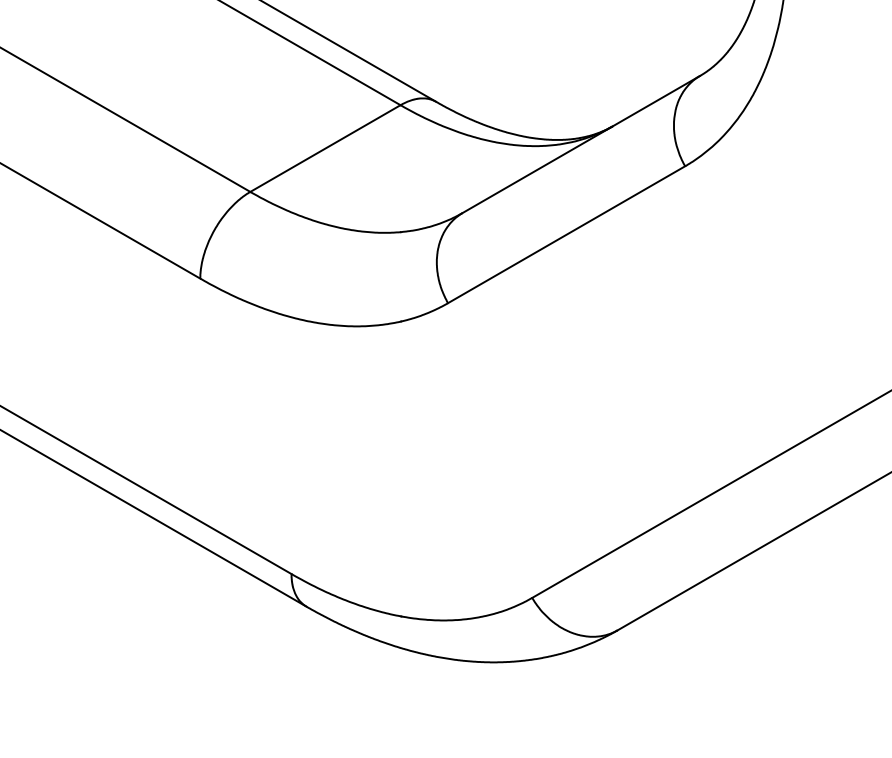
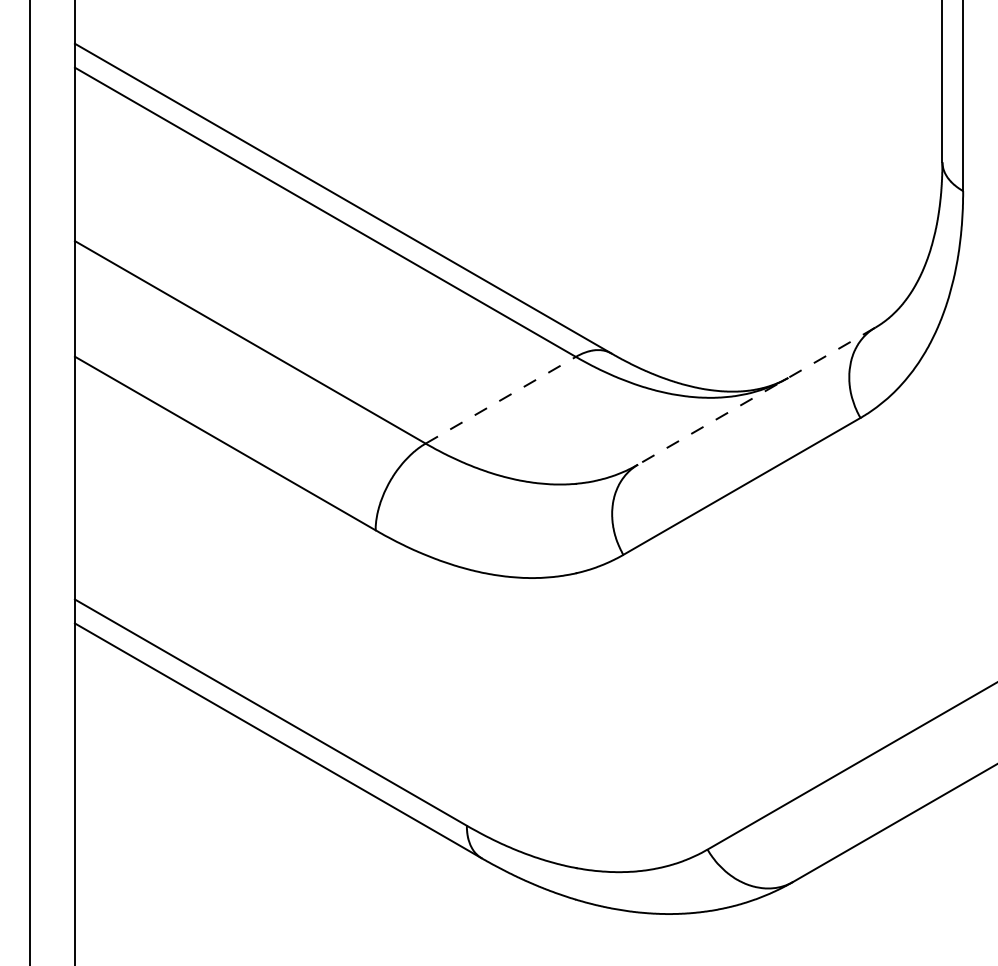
line: (581, 144) -> (756, 396), solid -> dashed
line: (325, 148) -> (500, 400), solid -> dashed

